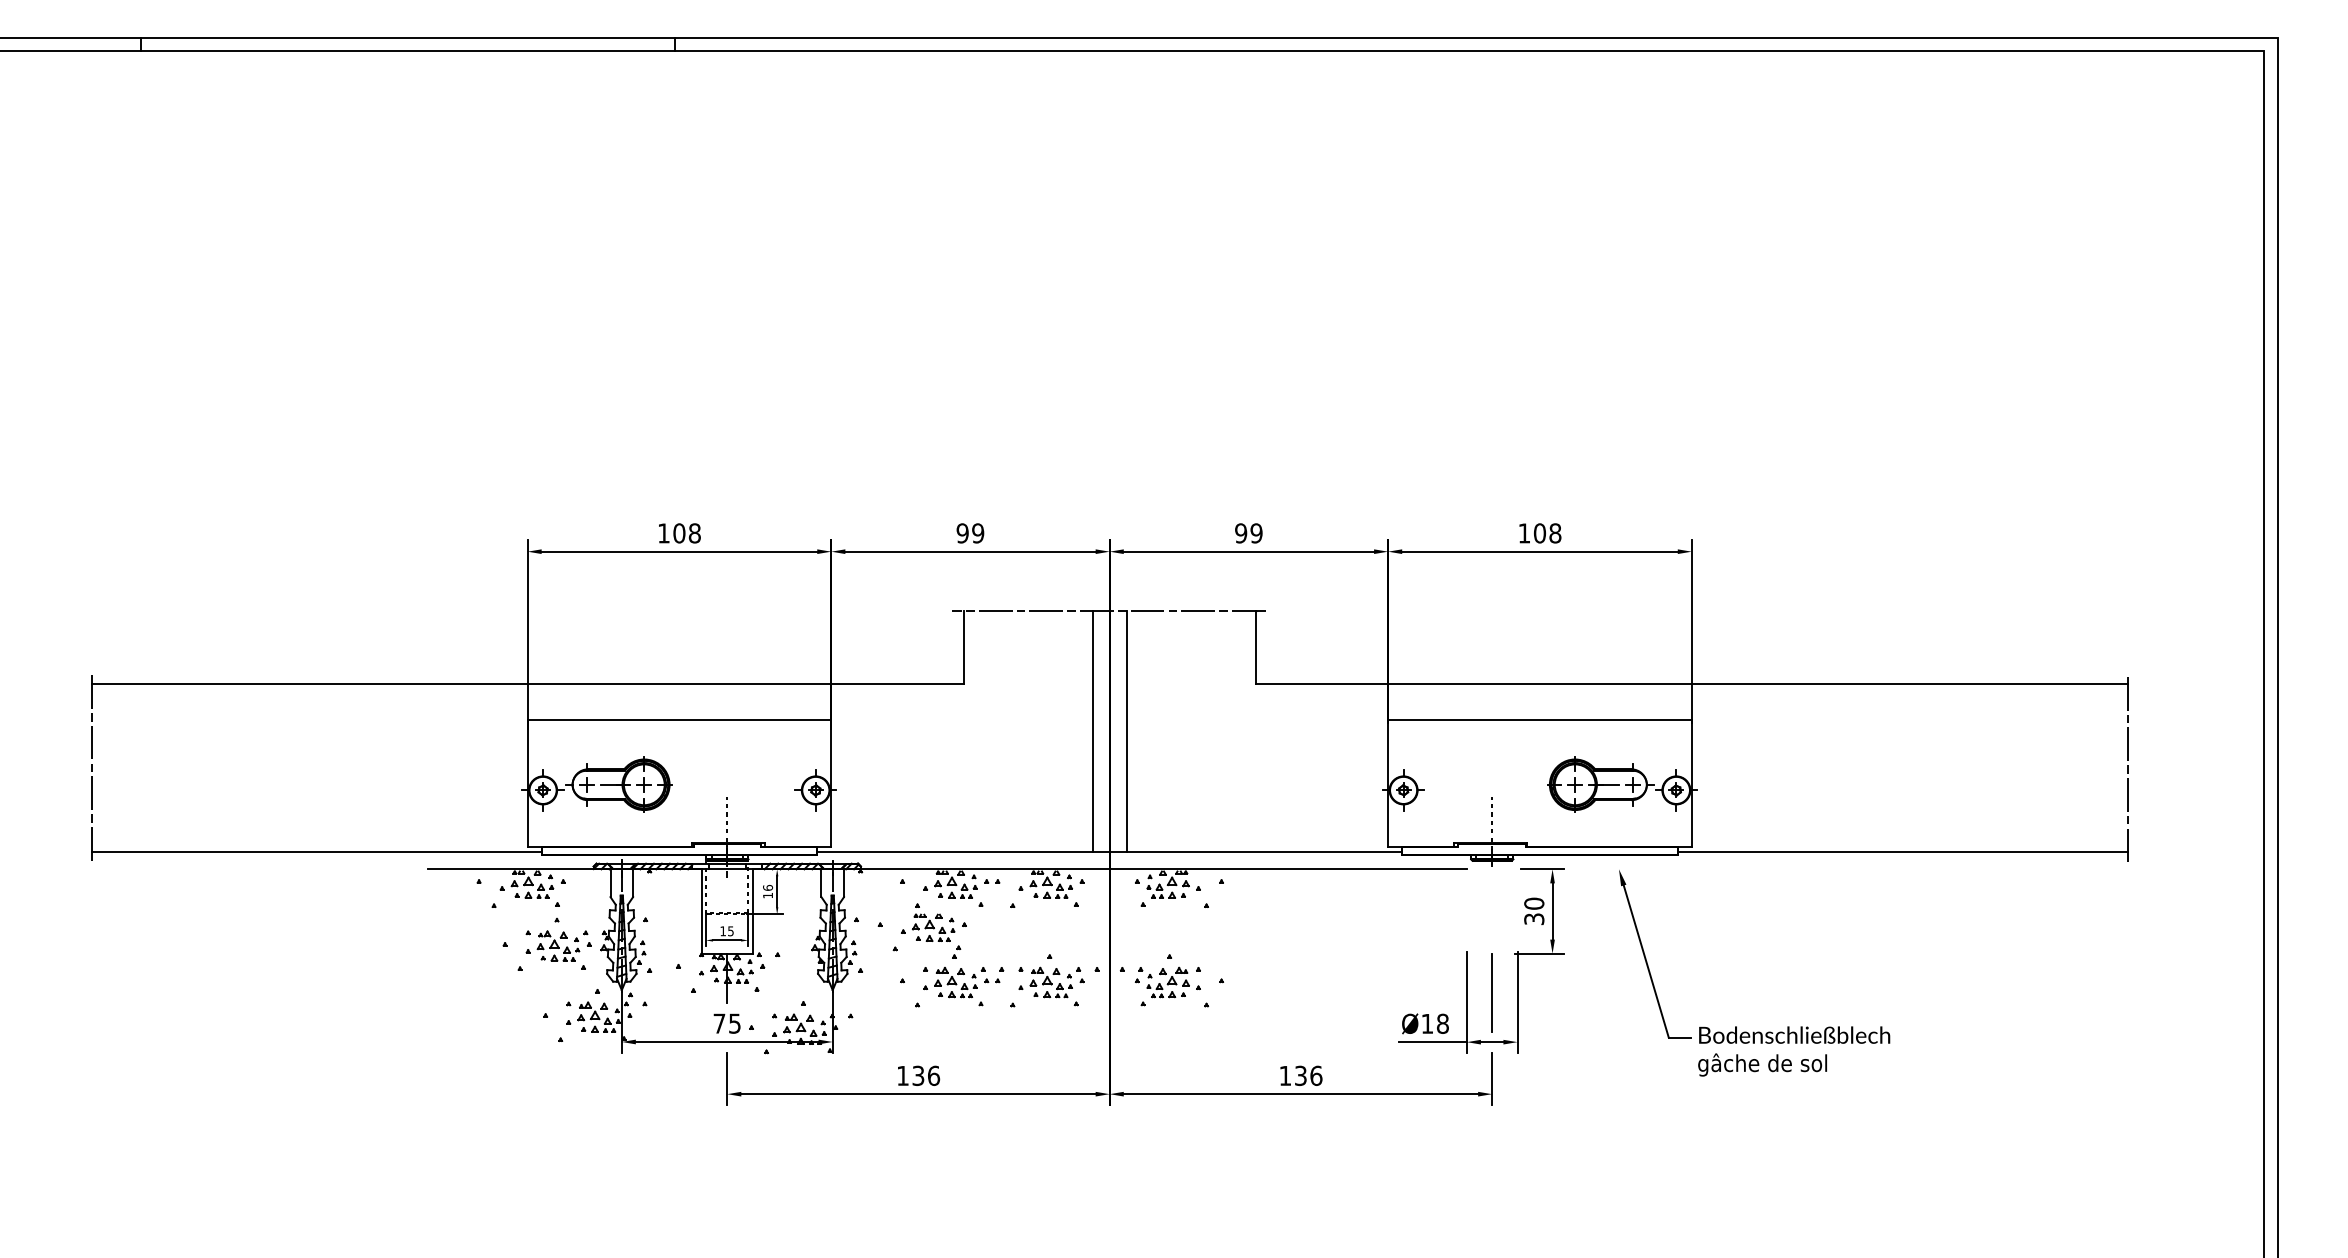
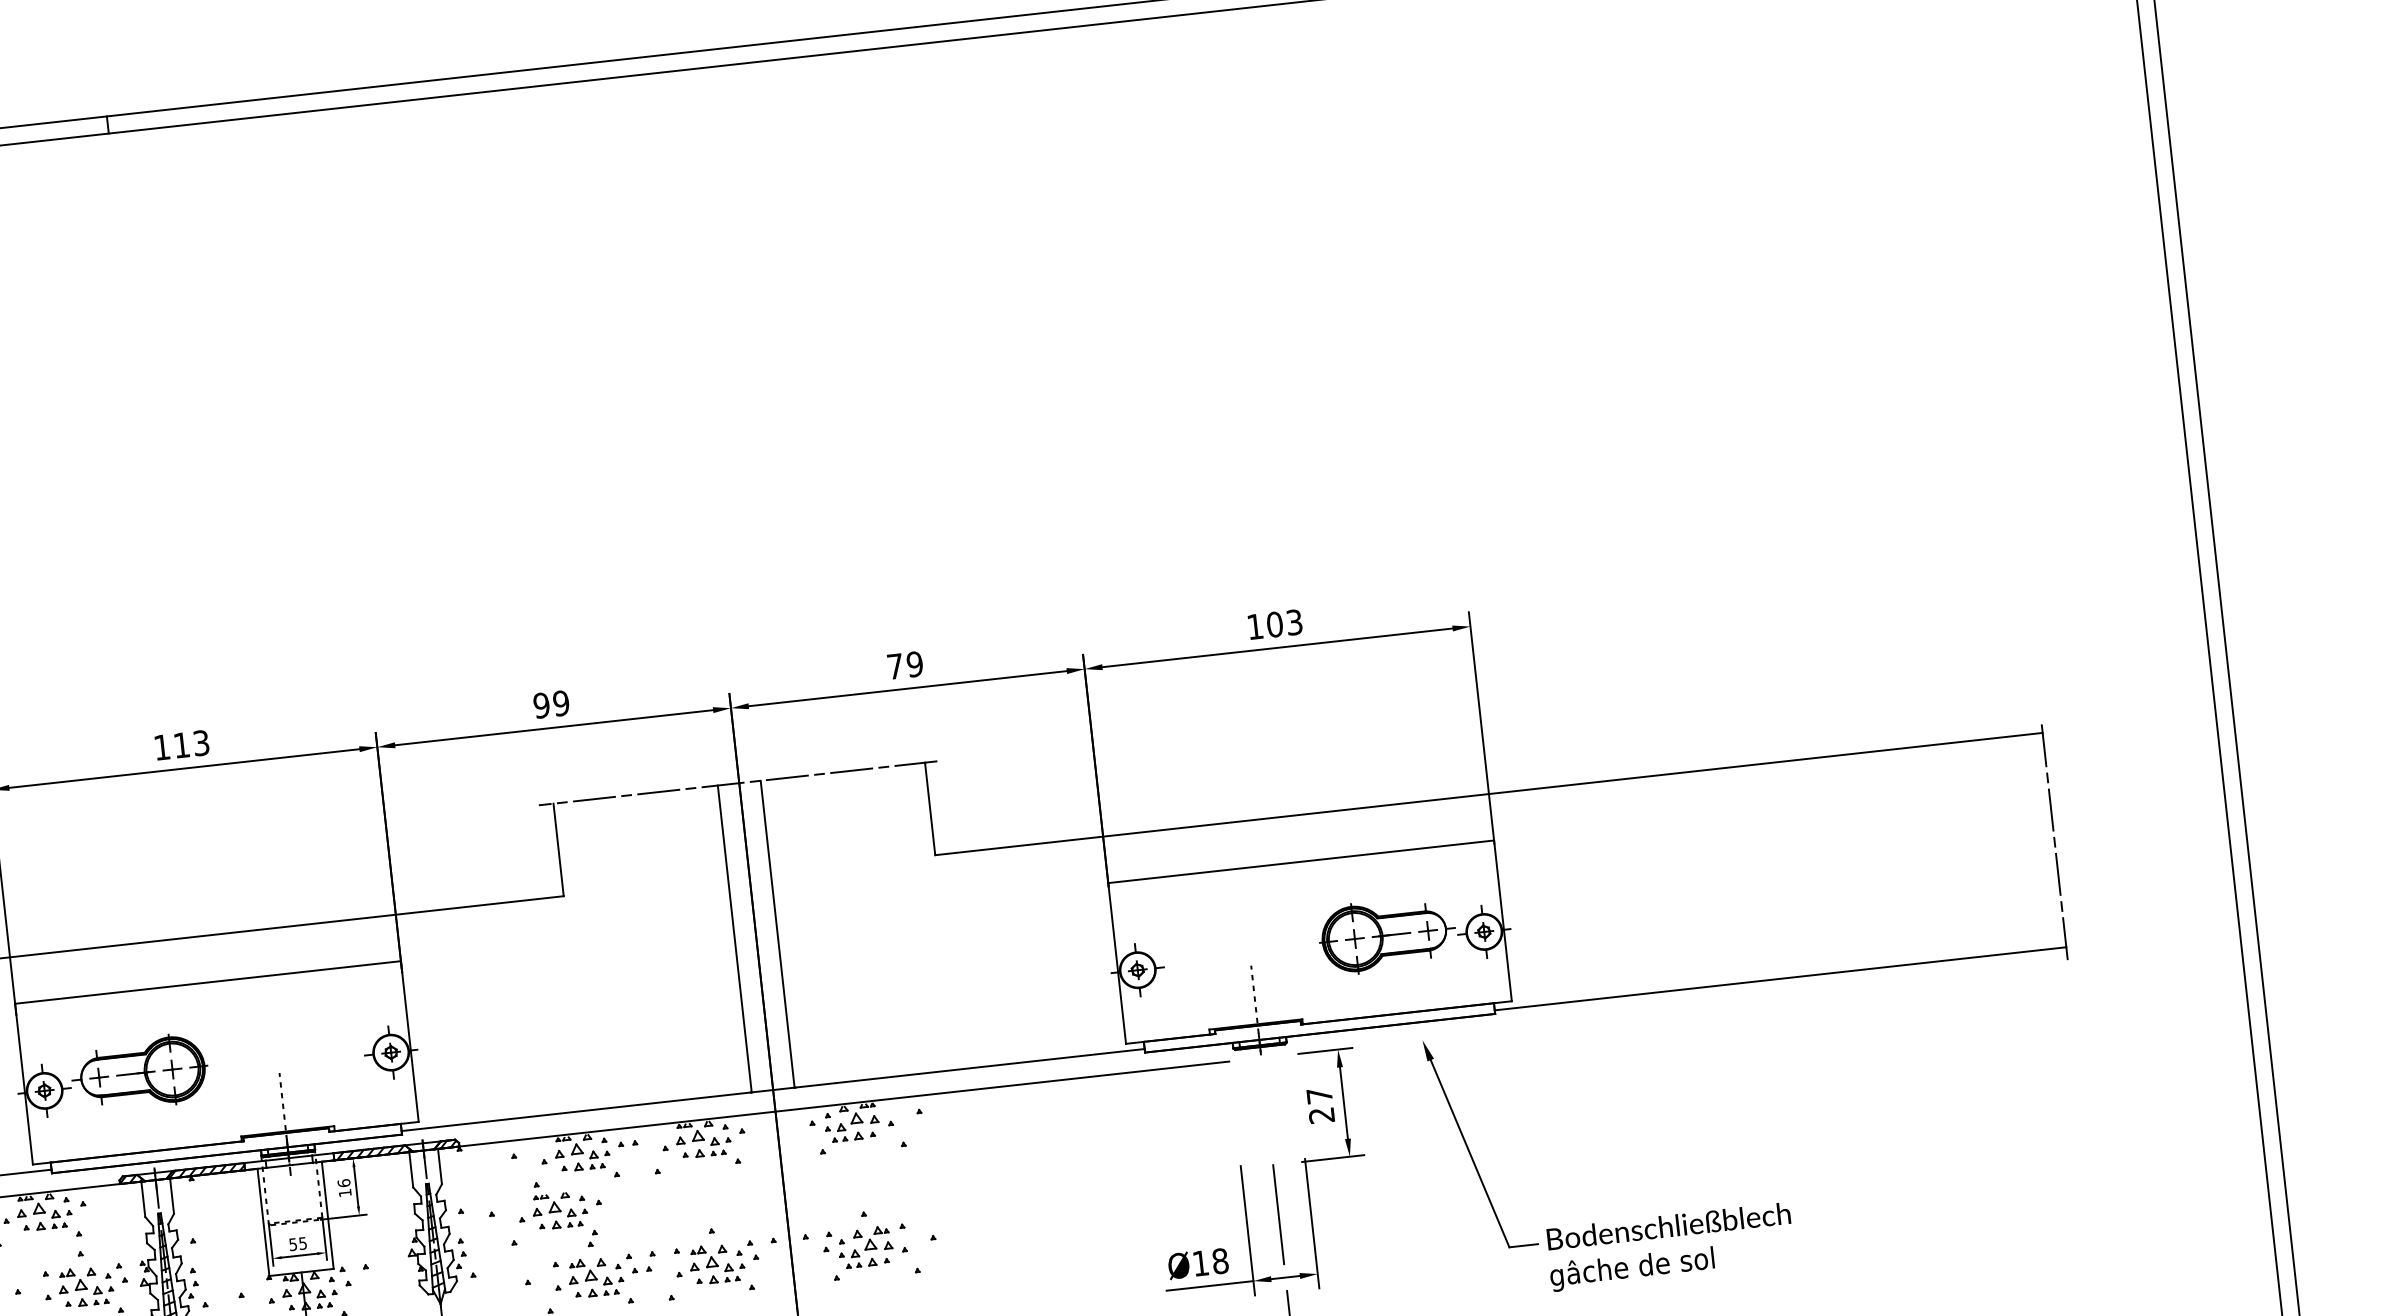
text: (686, 533) -> (190, 744), 108 -> 113
text: (1241, 533) -> (895, 666), 99 -> 79
text: (1555, 533) -> (1294, 622), 108 -> 103
text: (1534, 911) -> (1321, 1105), 30 -> 27
text: (722, 931) -> (292, 1244), 15 -> 55

